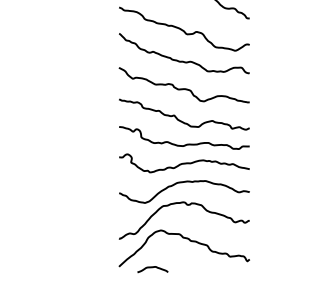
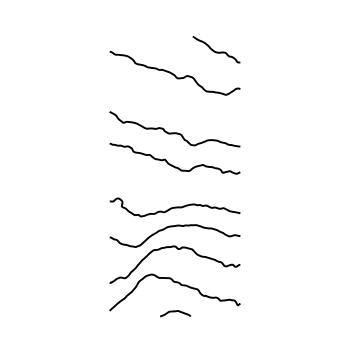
curve: (182, 60) -> (173, 104), removed
curve: (184, 144) -> (175, 188), removed
curve: (152, 268) -> (175, 312), moved

